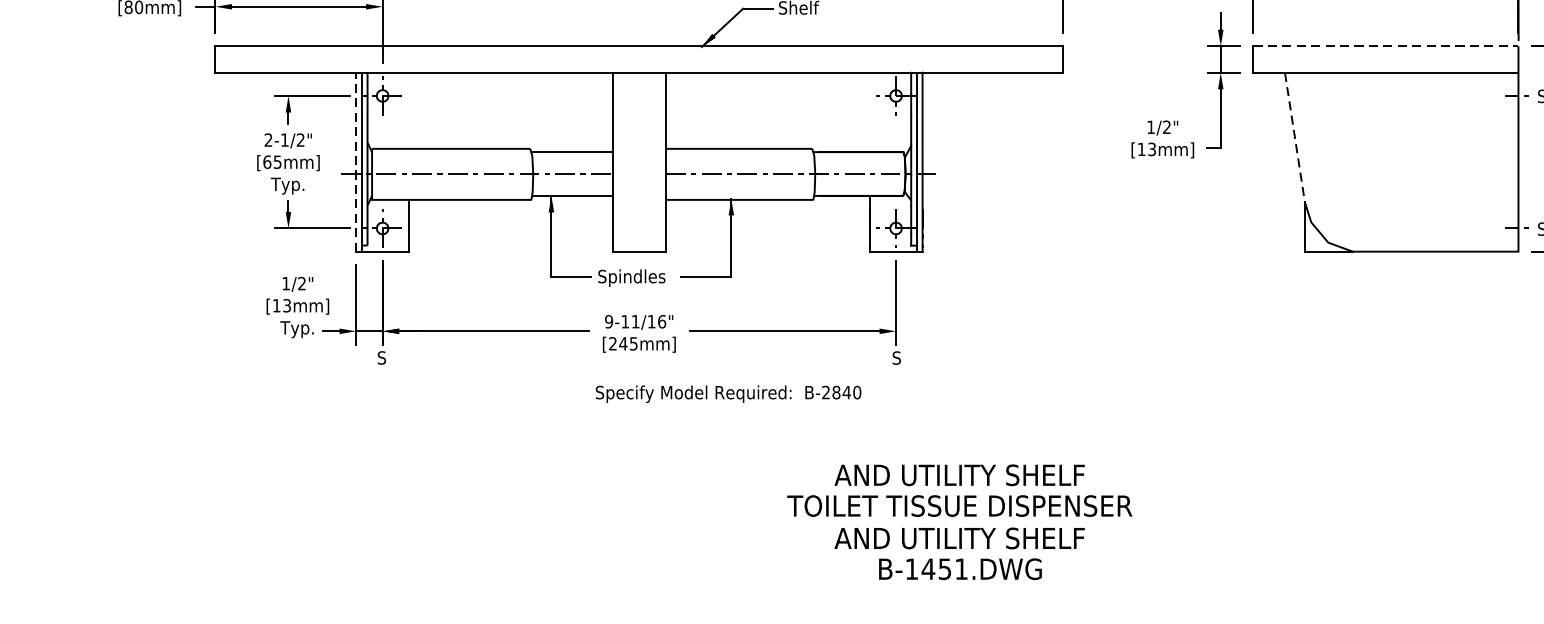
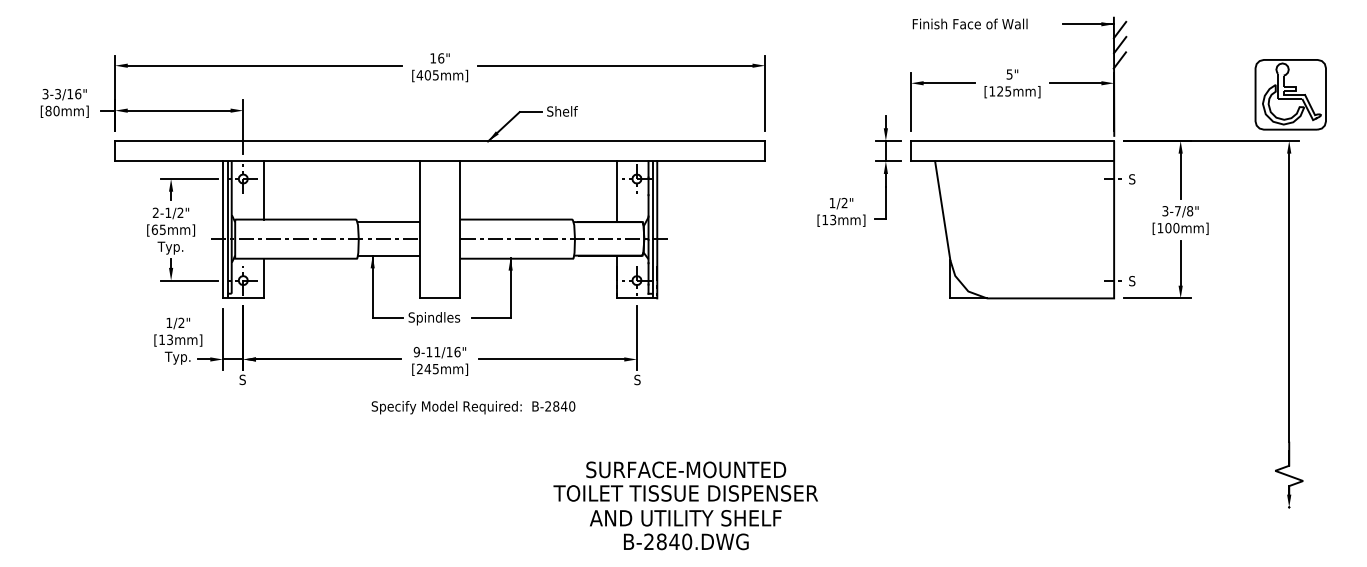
line: (1385, 45) -> (1012, 140), dashed -> solid
line: (408, 110) -> (263, 190), added
line: (869, 112) -> (616, 191), added
line: (1294, 138) -> (942, 211), dashed -> solid
line: (355, 161) -> (222, 229), dashed -> solid
text: (728, 393) -> (473, 407), moved
text: (960, 474) -> (686, 469), AND UTILITY SHELF -> SURFACE-MOUNTED
text: (937, 568) -> (668, 541), B-1451.DWG -> B-2840.DWG

